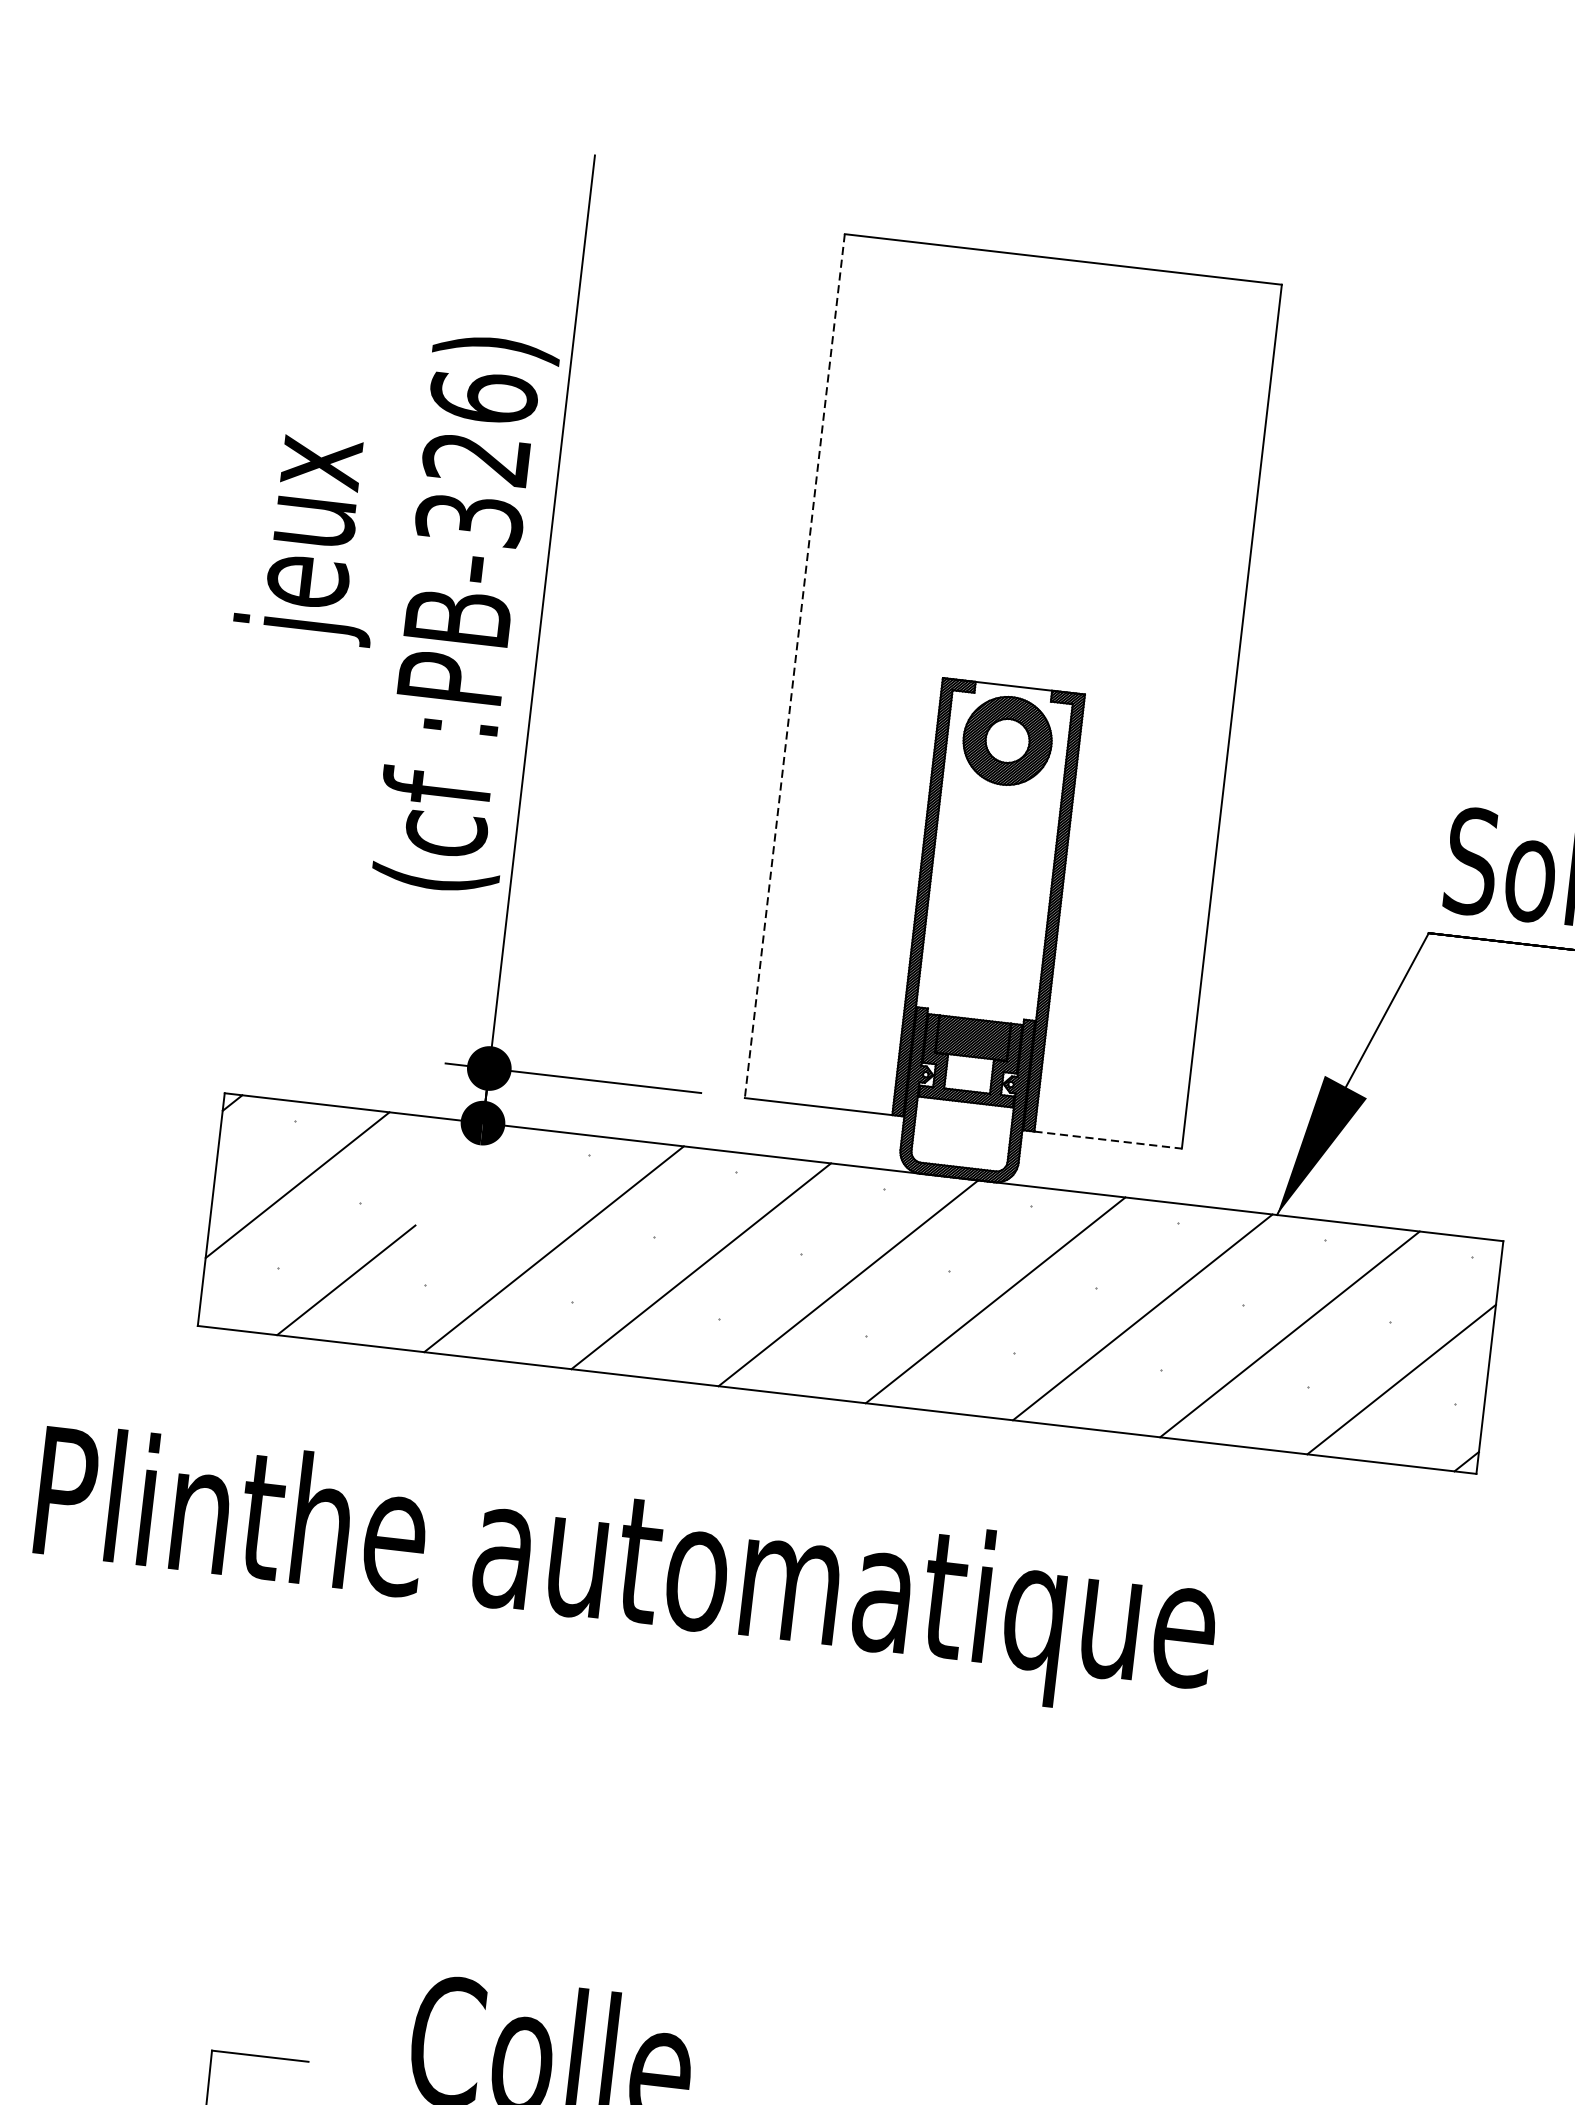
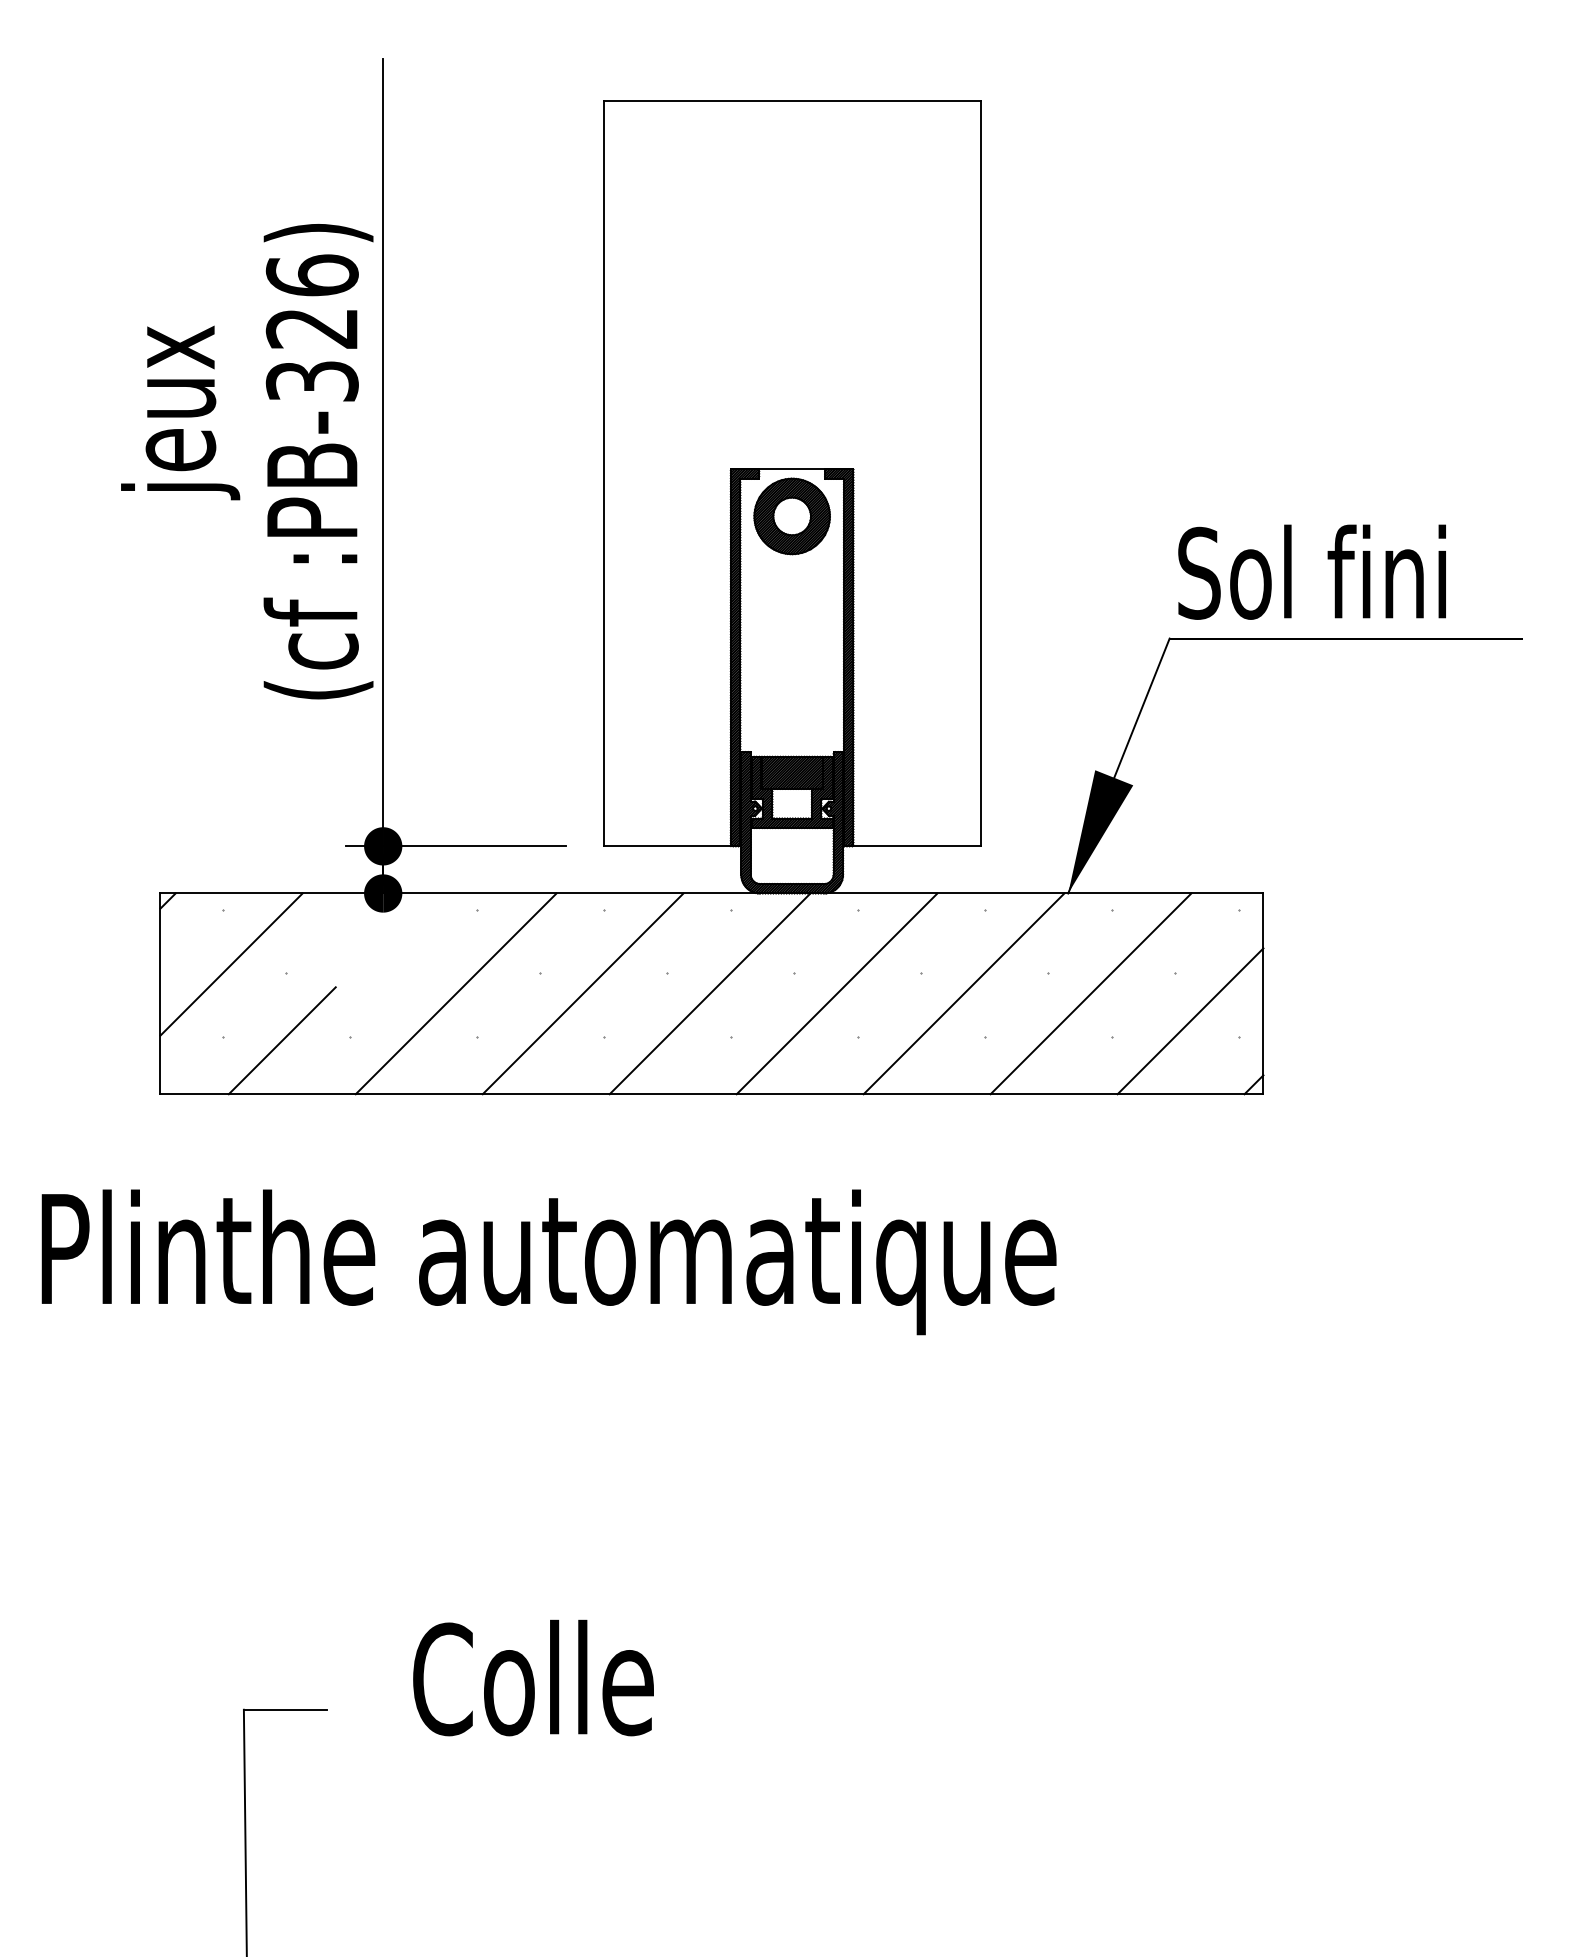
line: (794, 665) -> (603, 473), dashed -> solid
line: (1108, 1140) -> (917, 846), dashed -> solid

